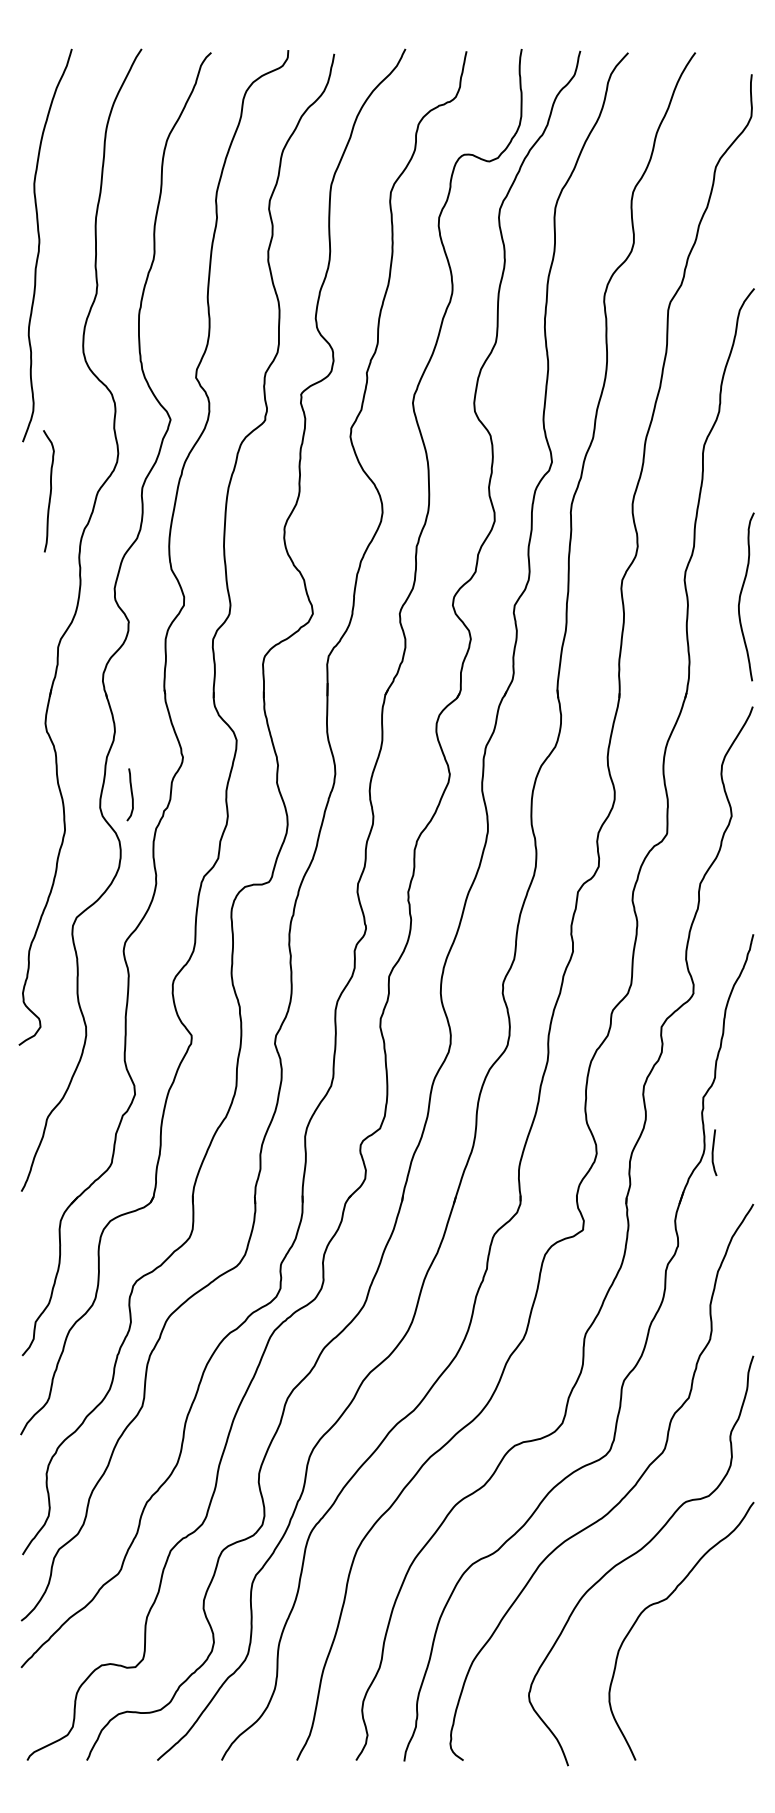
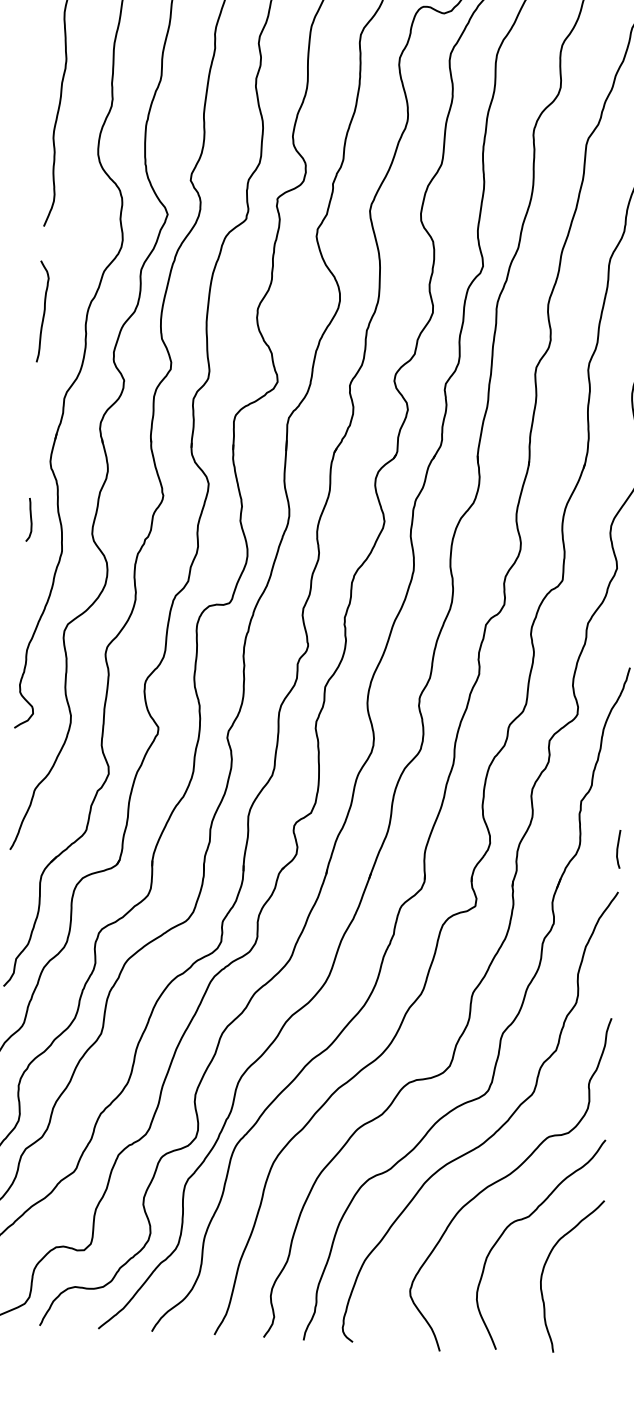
curve: (49, 492) -> (43, 312), moved
curve: (131, 794) -> (30, 519), moved
curve: (713, 1152) -> (618, 849), moved
curve: (688, 1661) -> (544, 1269), added

